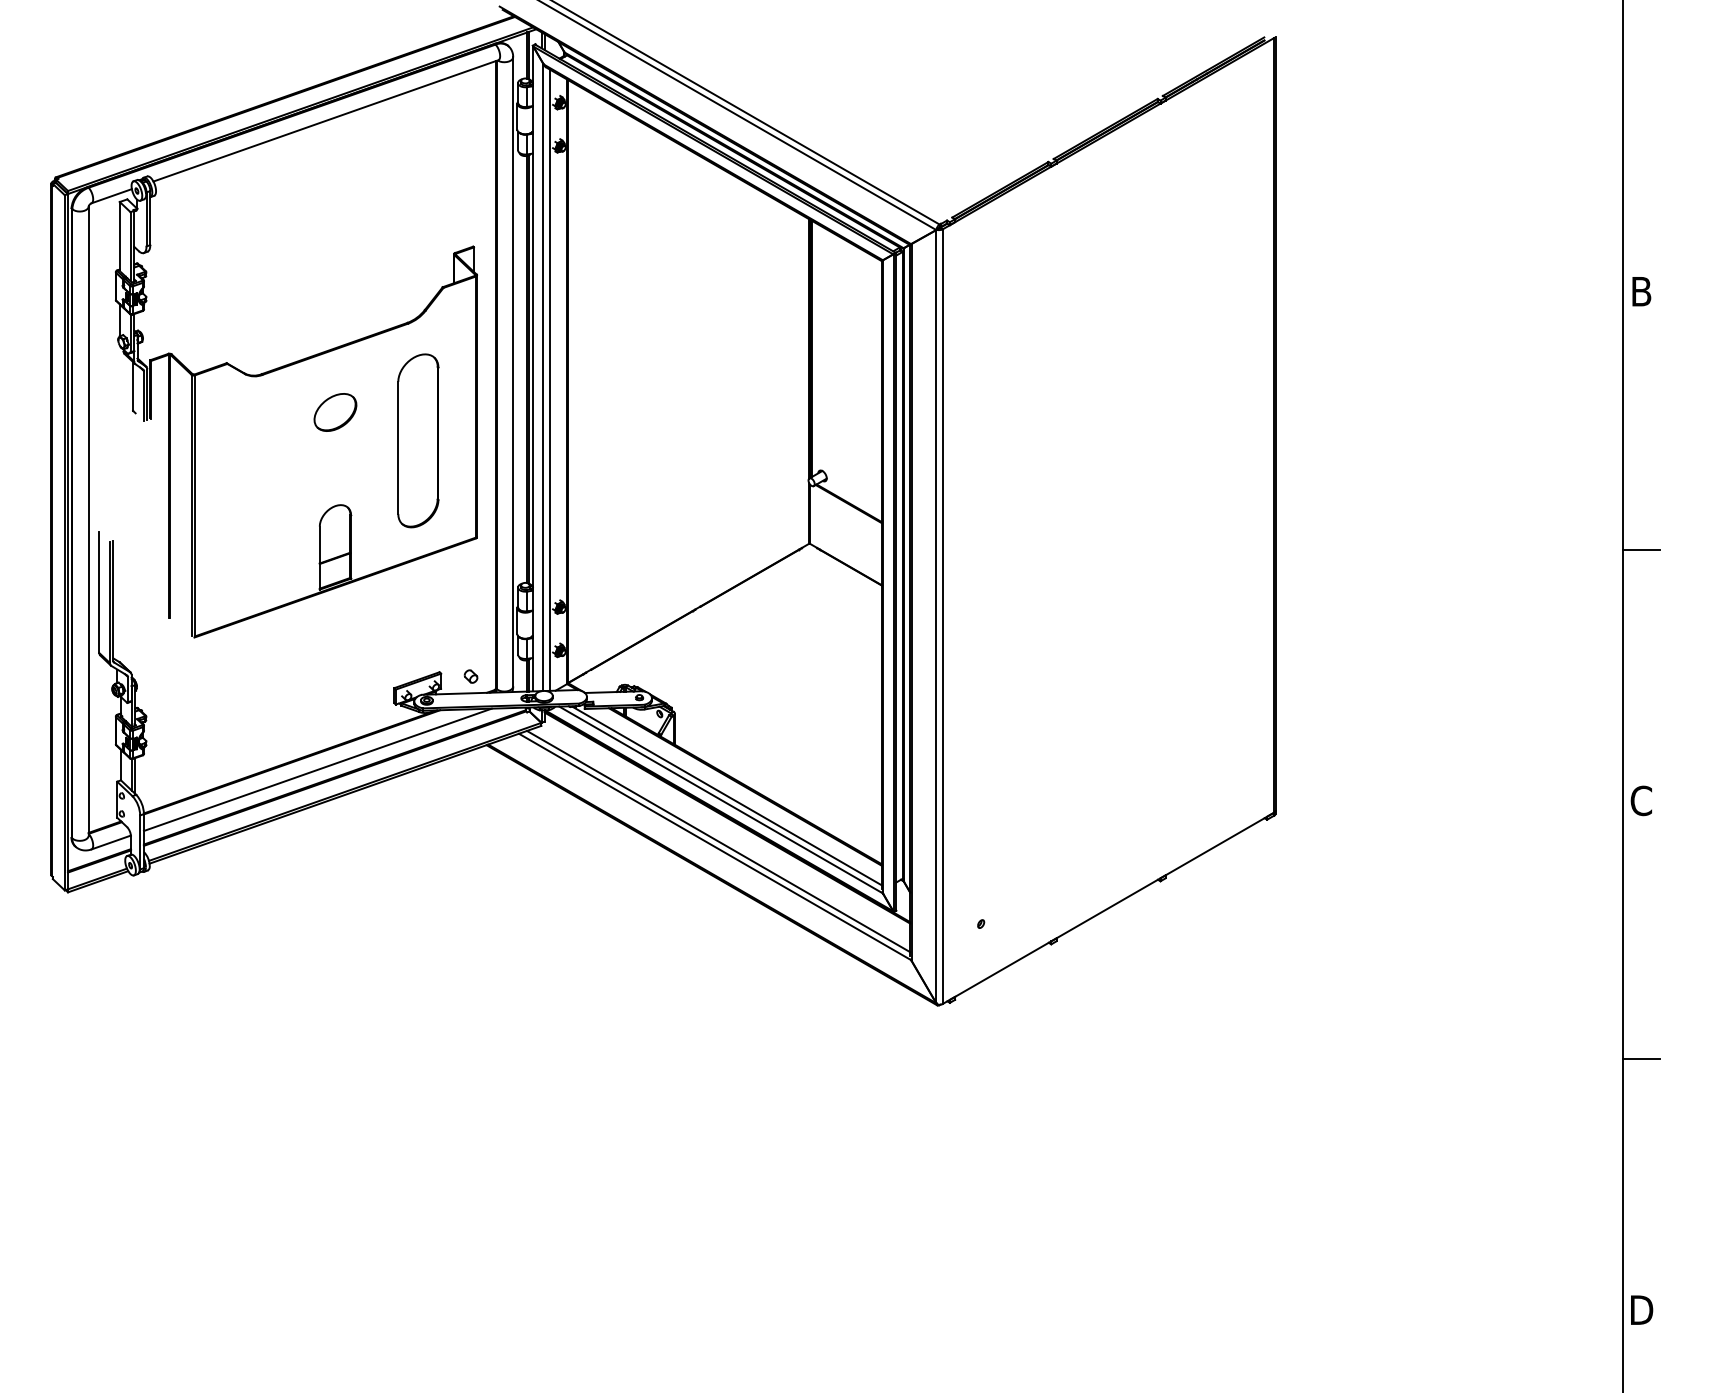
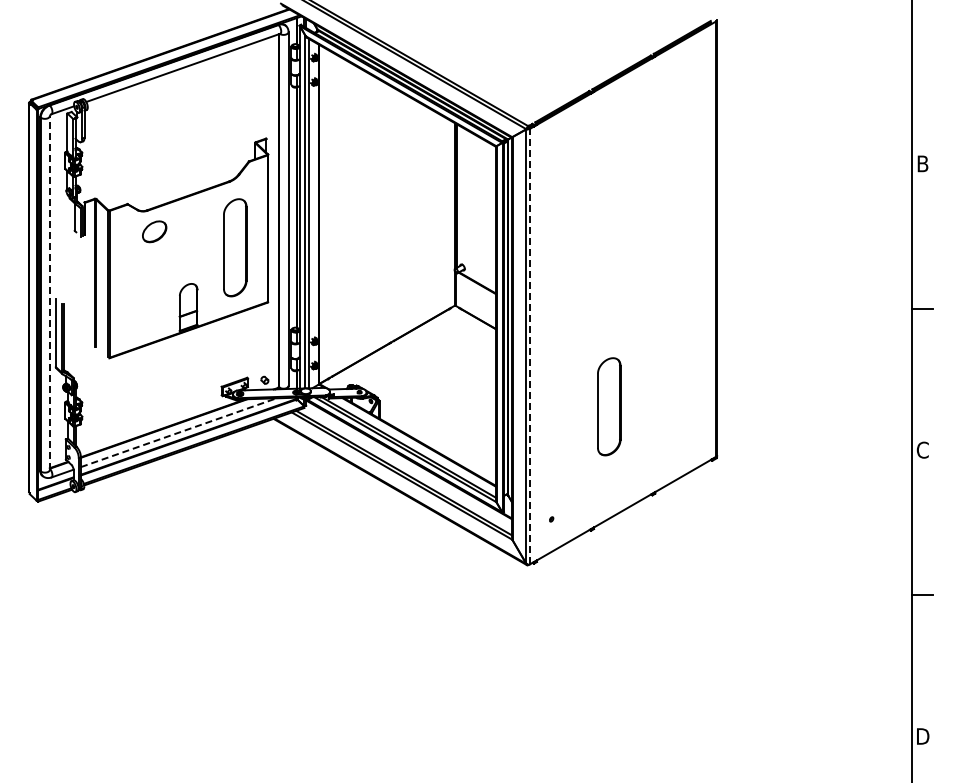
part: (335, 411) -> (154, 231), moved
line: (87, 520) -> (49, 292), solid -> dashed
line: (943, 616) -> (530, 346), solid -> dashed
part: (1084, 723) -> (609, 406), added
line: (317, 769) -> (178, 432), solid -> dashed

